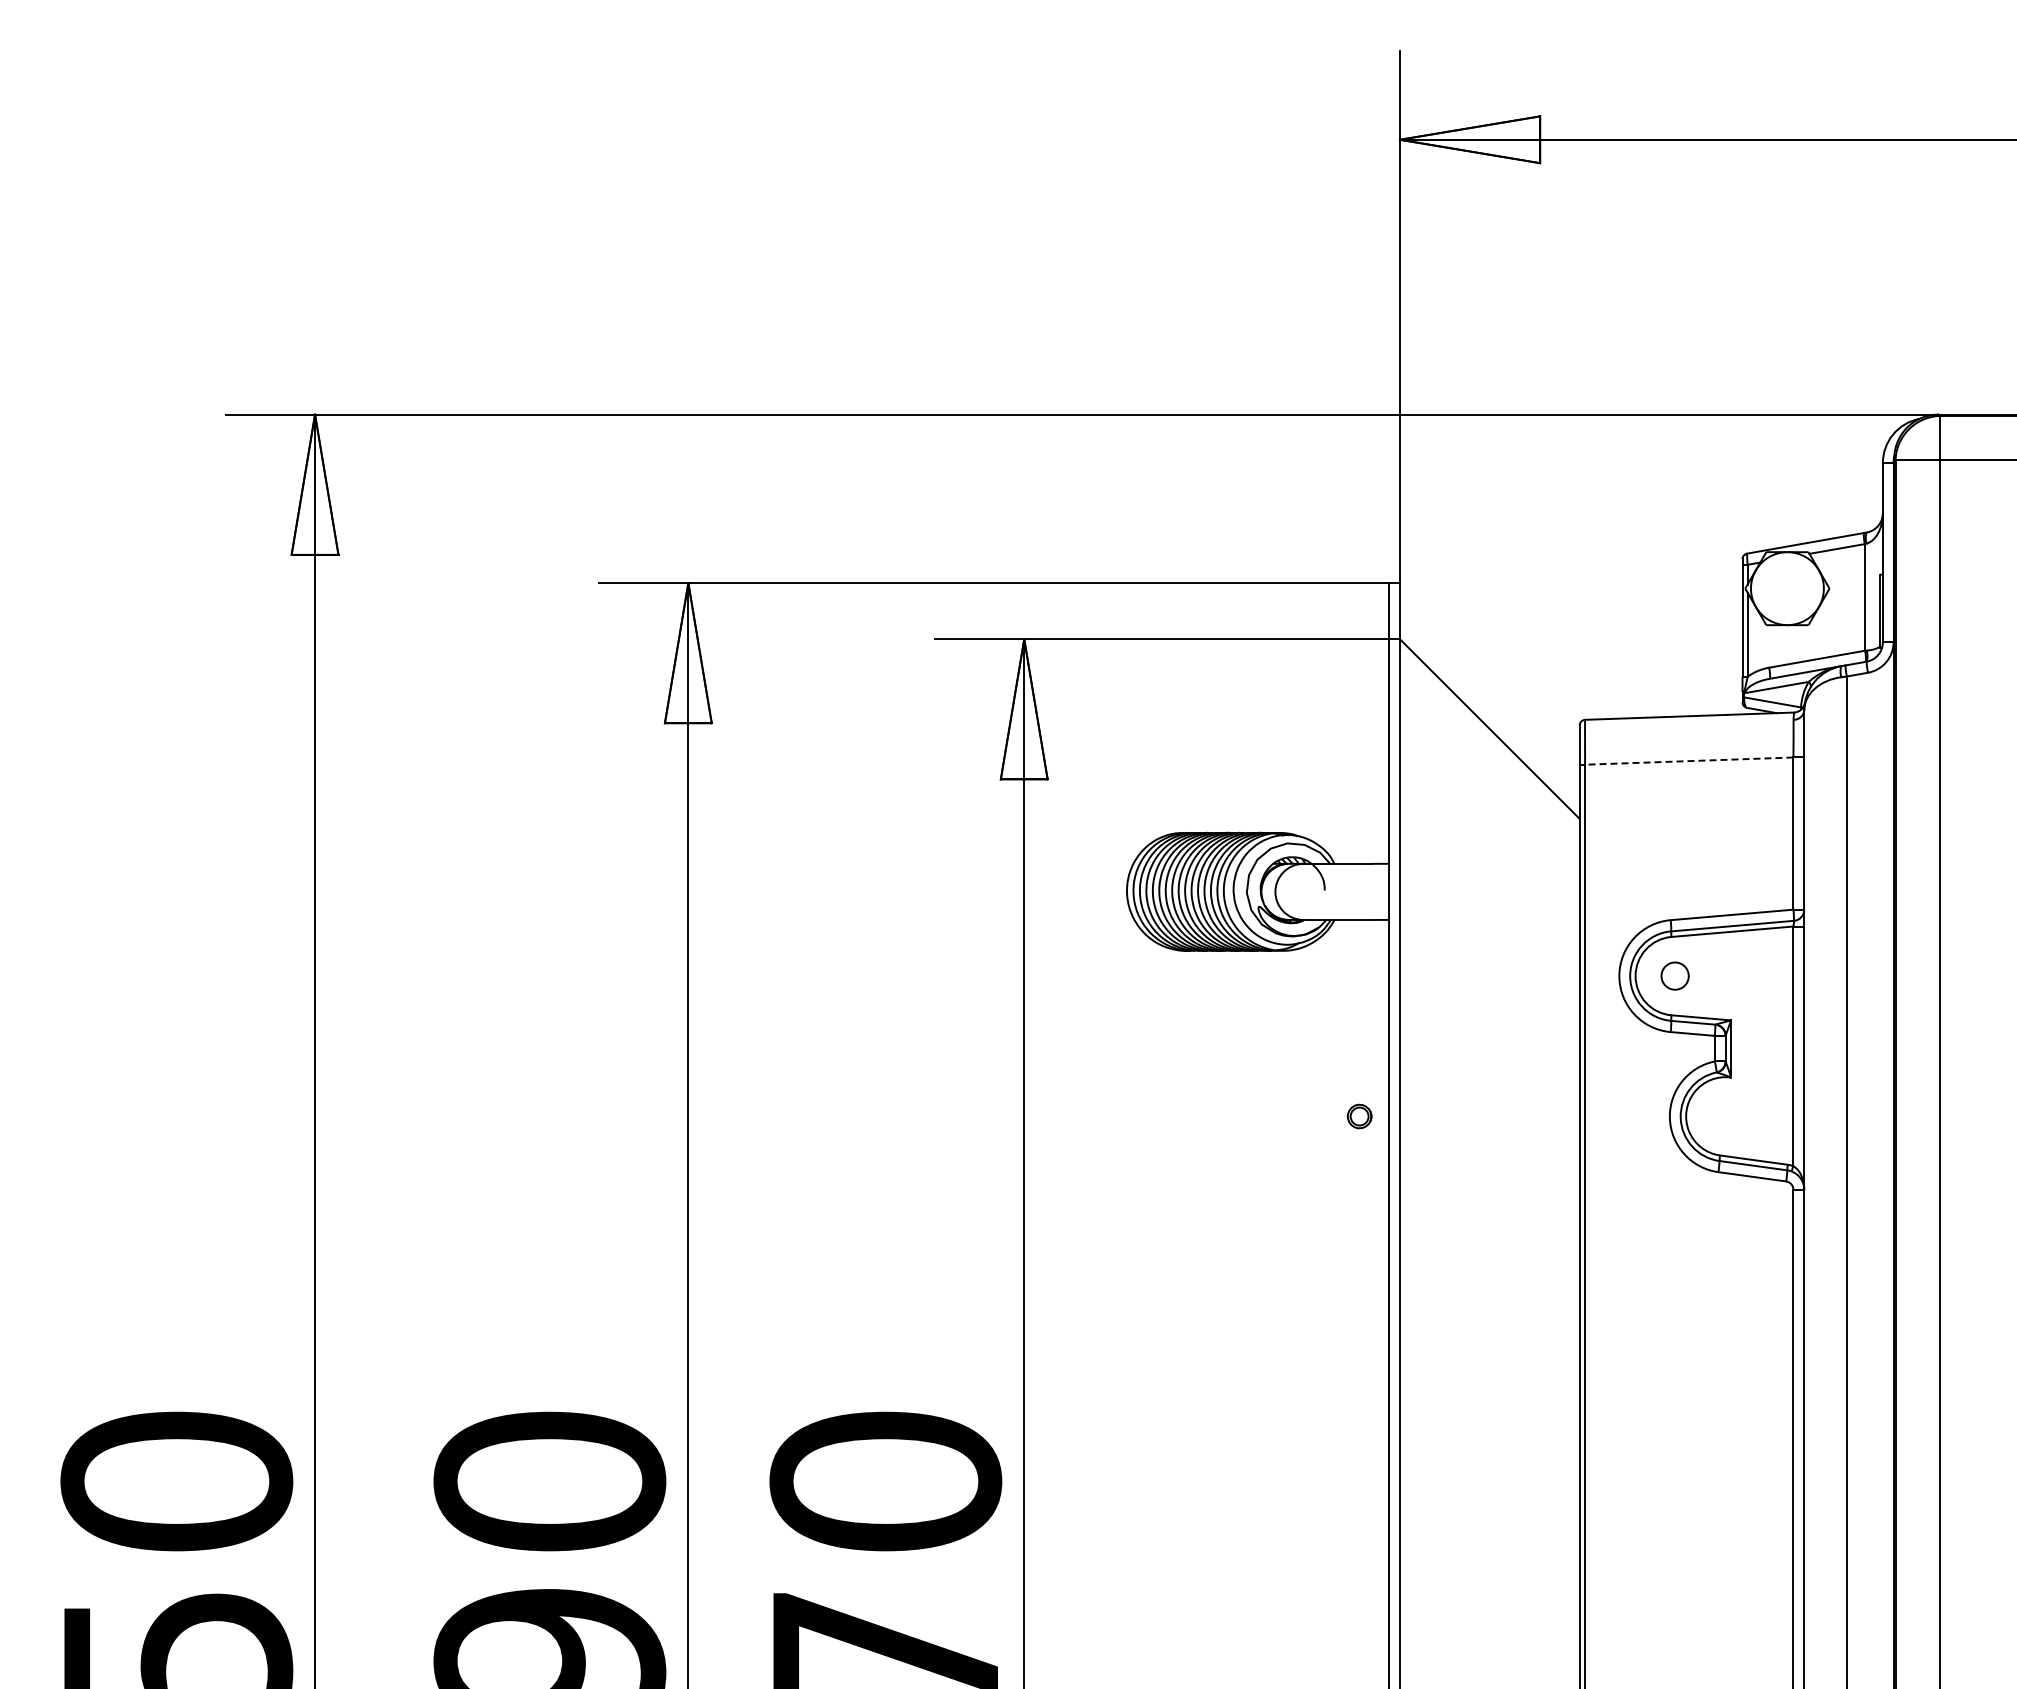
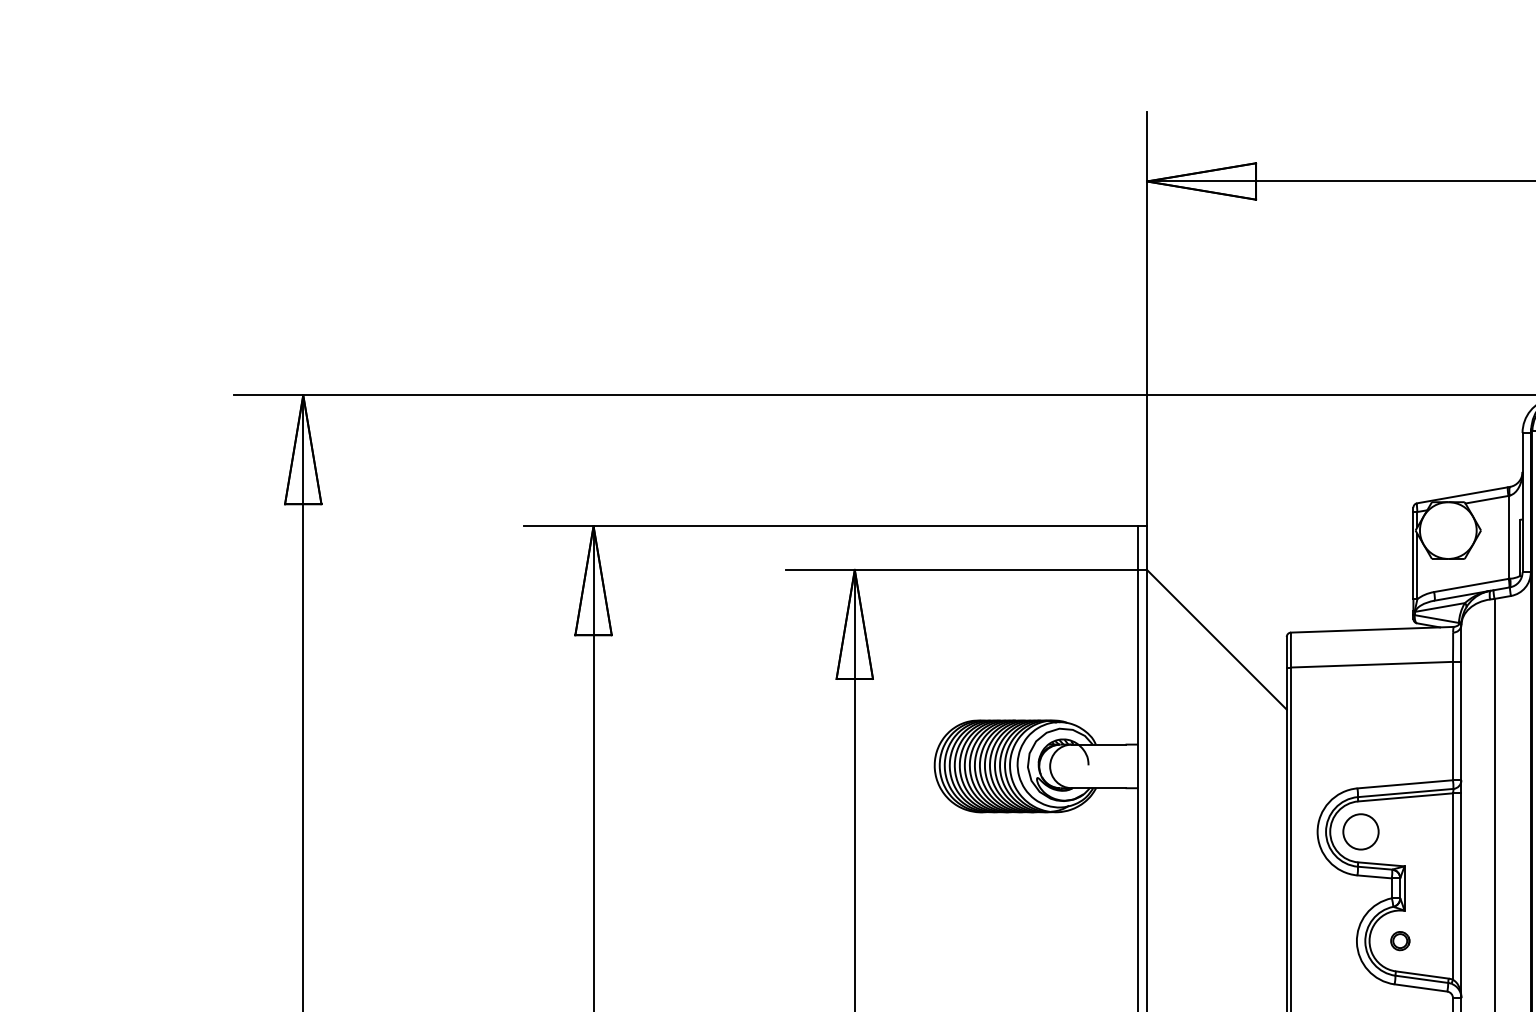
line: (1688, 761) -> (1371, 665), dashed -> solid
circle: (1674, 975) -> (1360, 831), size x1.67
part: (1359, 1116) -> (1400, 941), moved

